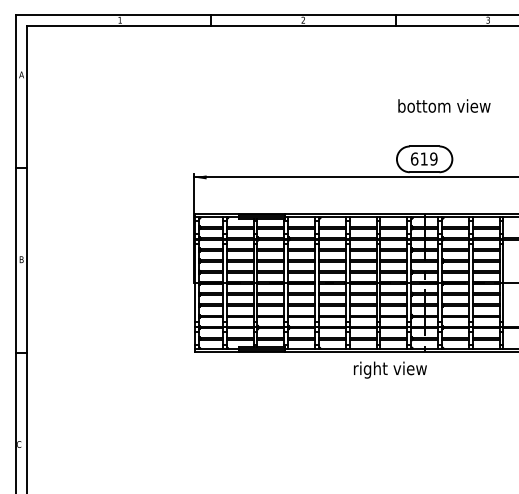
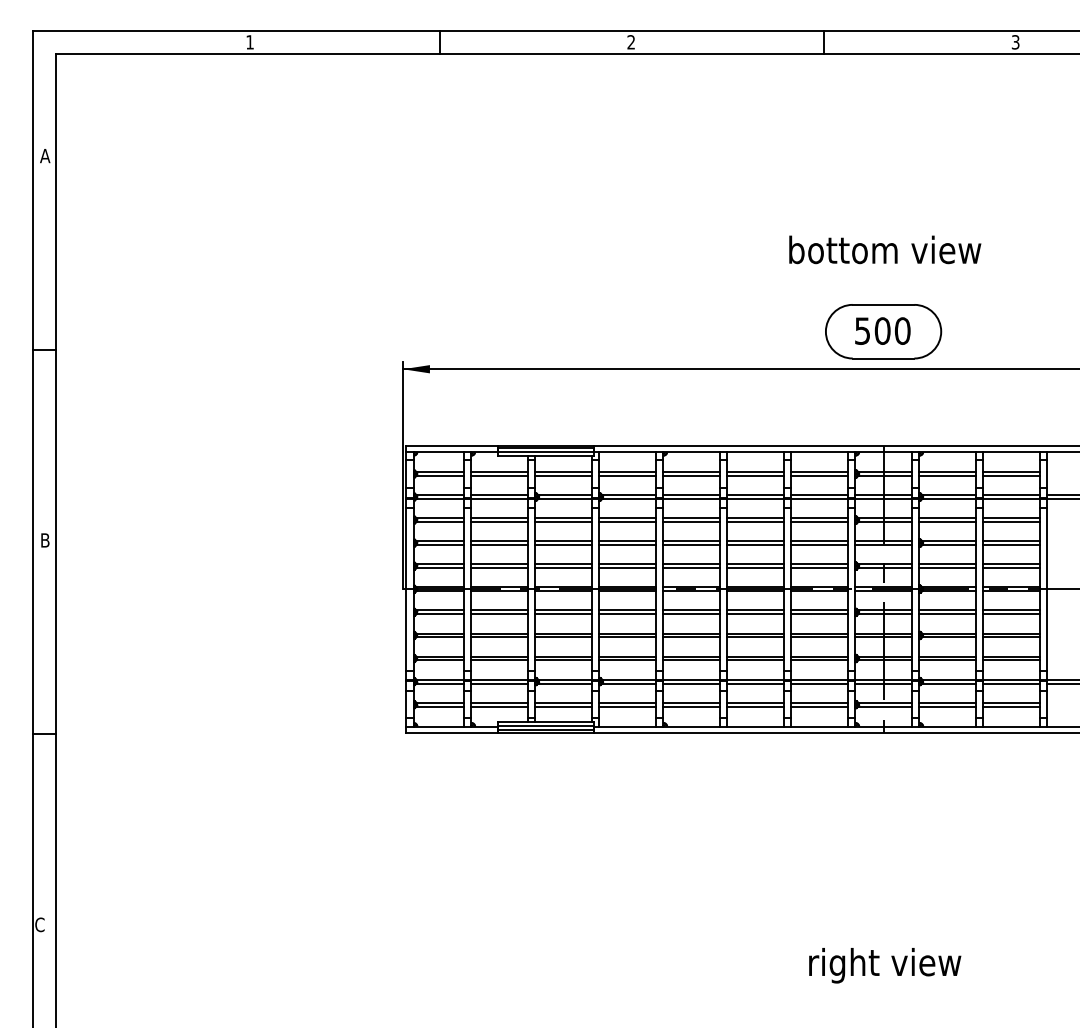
text: (444, 105) -> (885, 248), moved
text: (424, 158) -> (883, 329), 619 -> 500
text: (390, 369) -> (885, 964), moved

